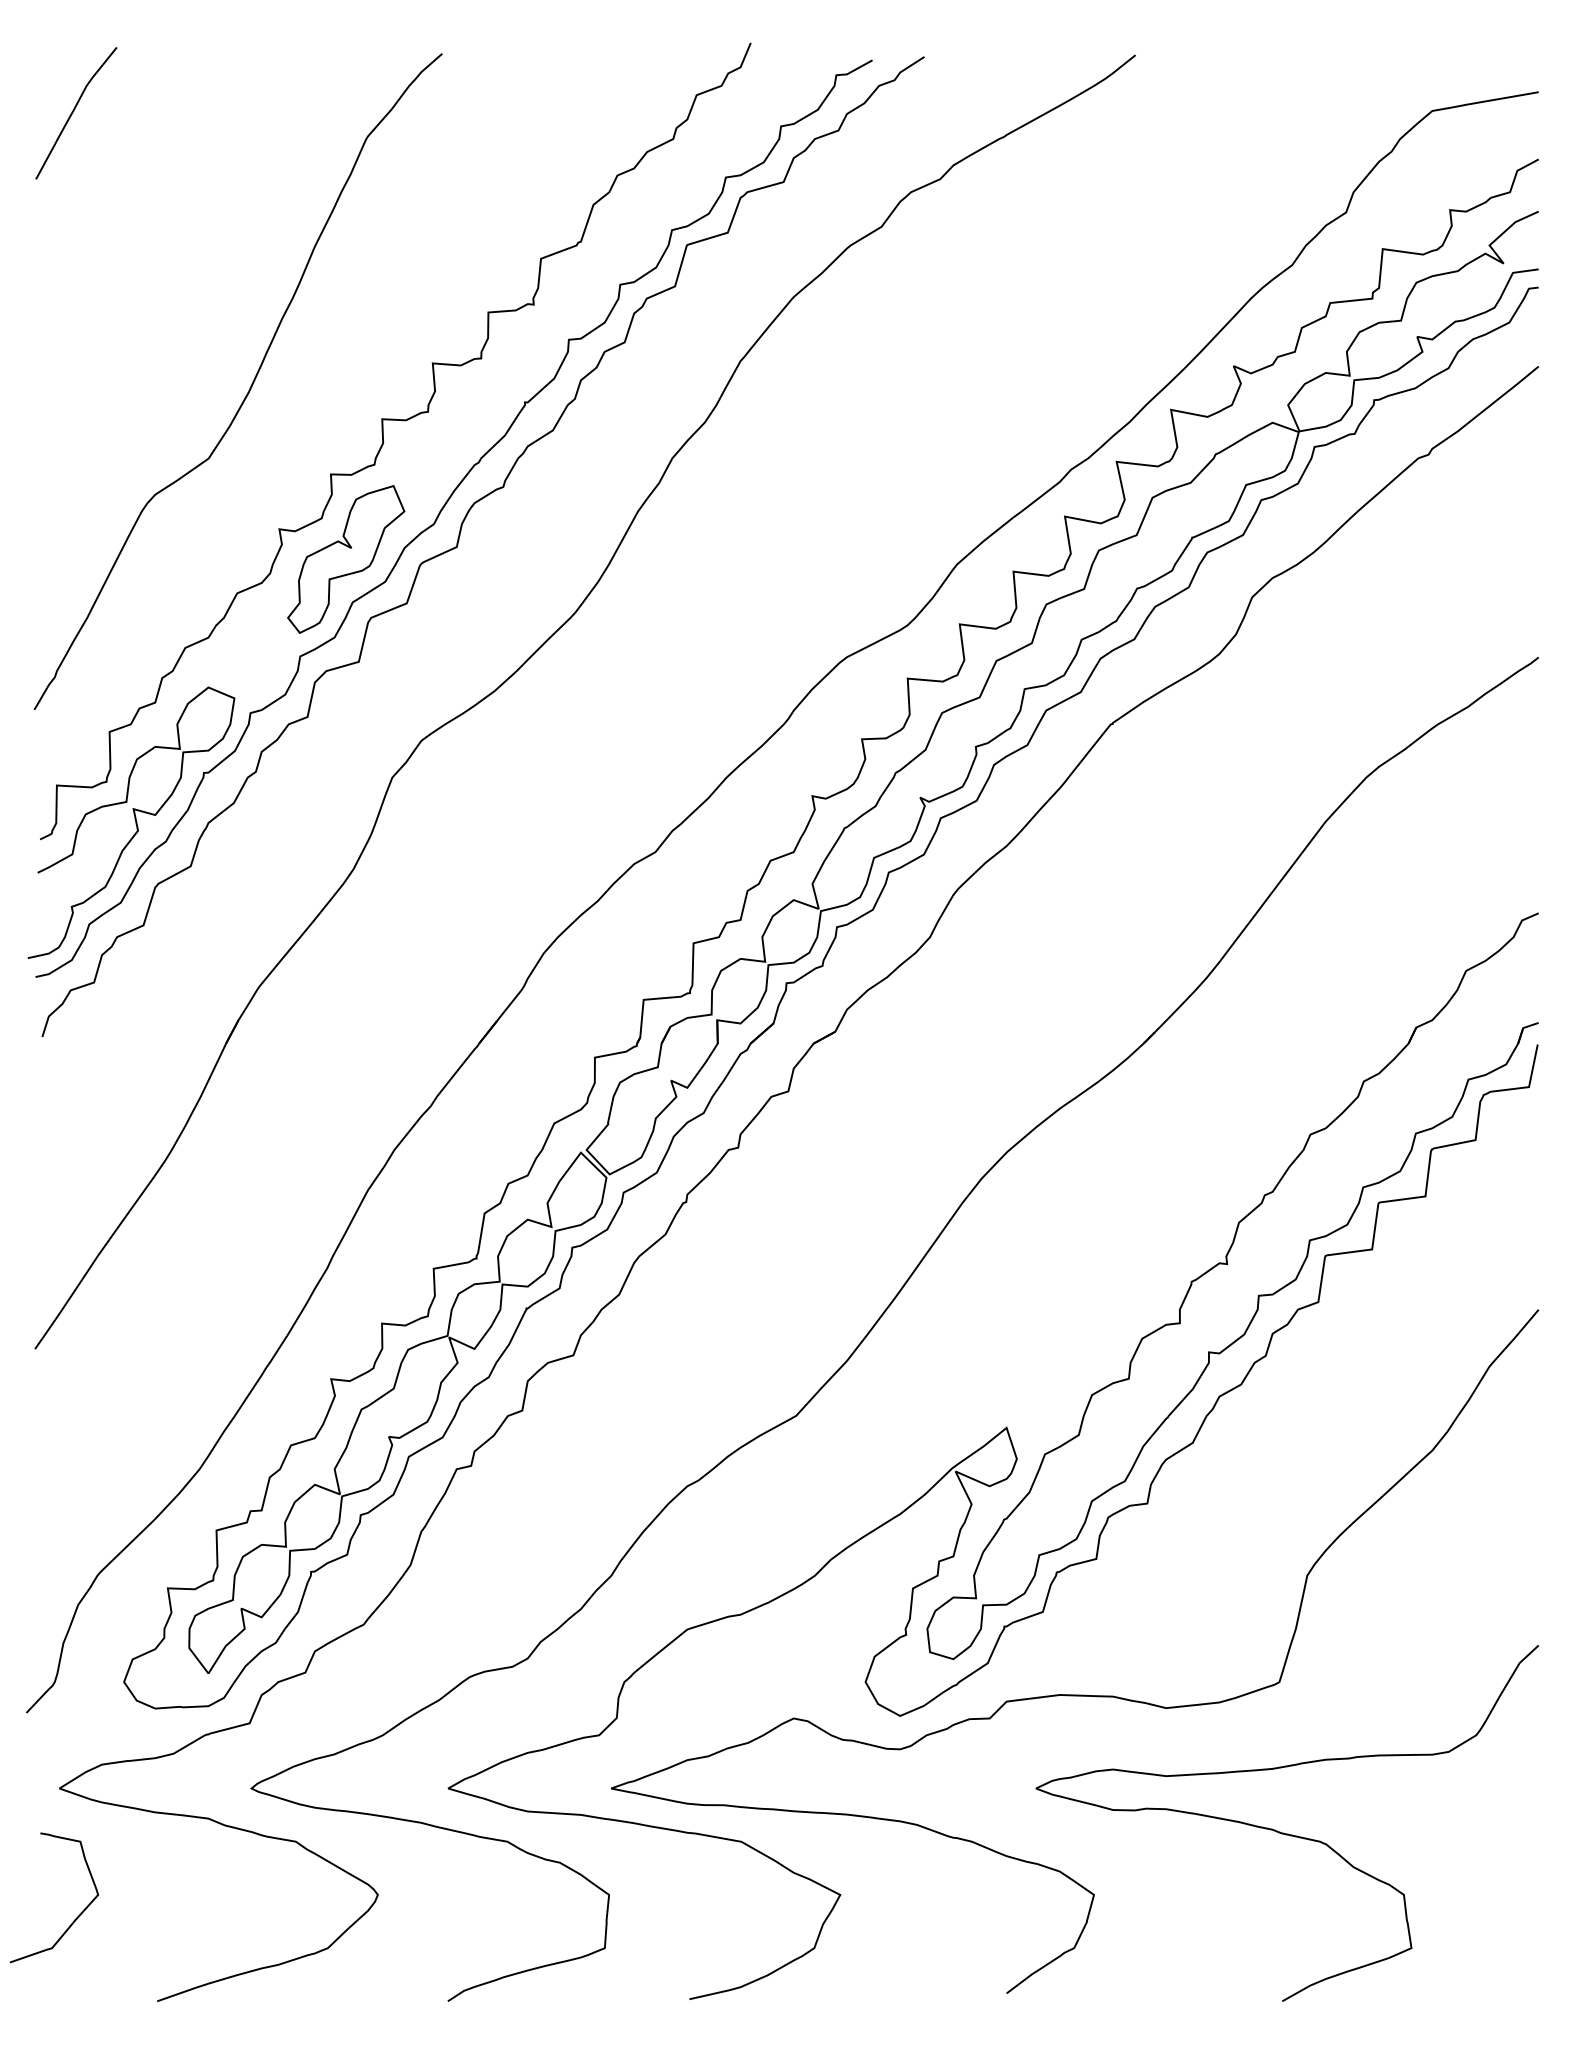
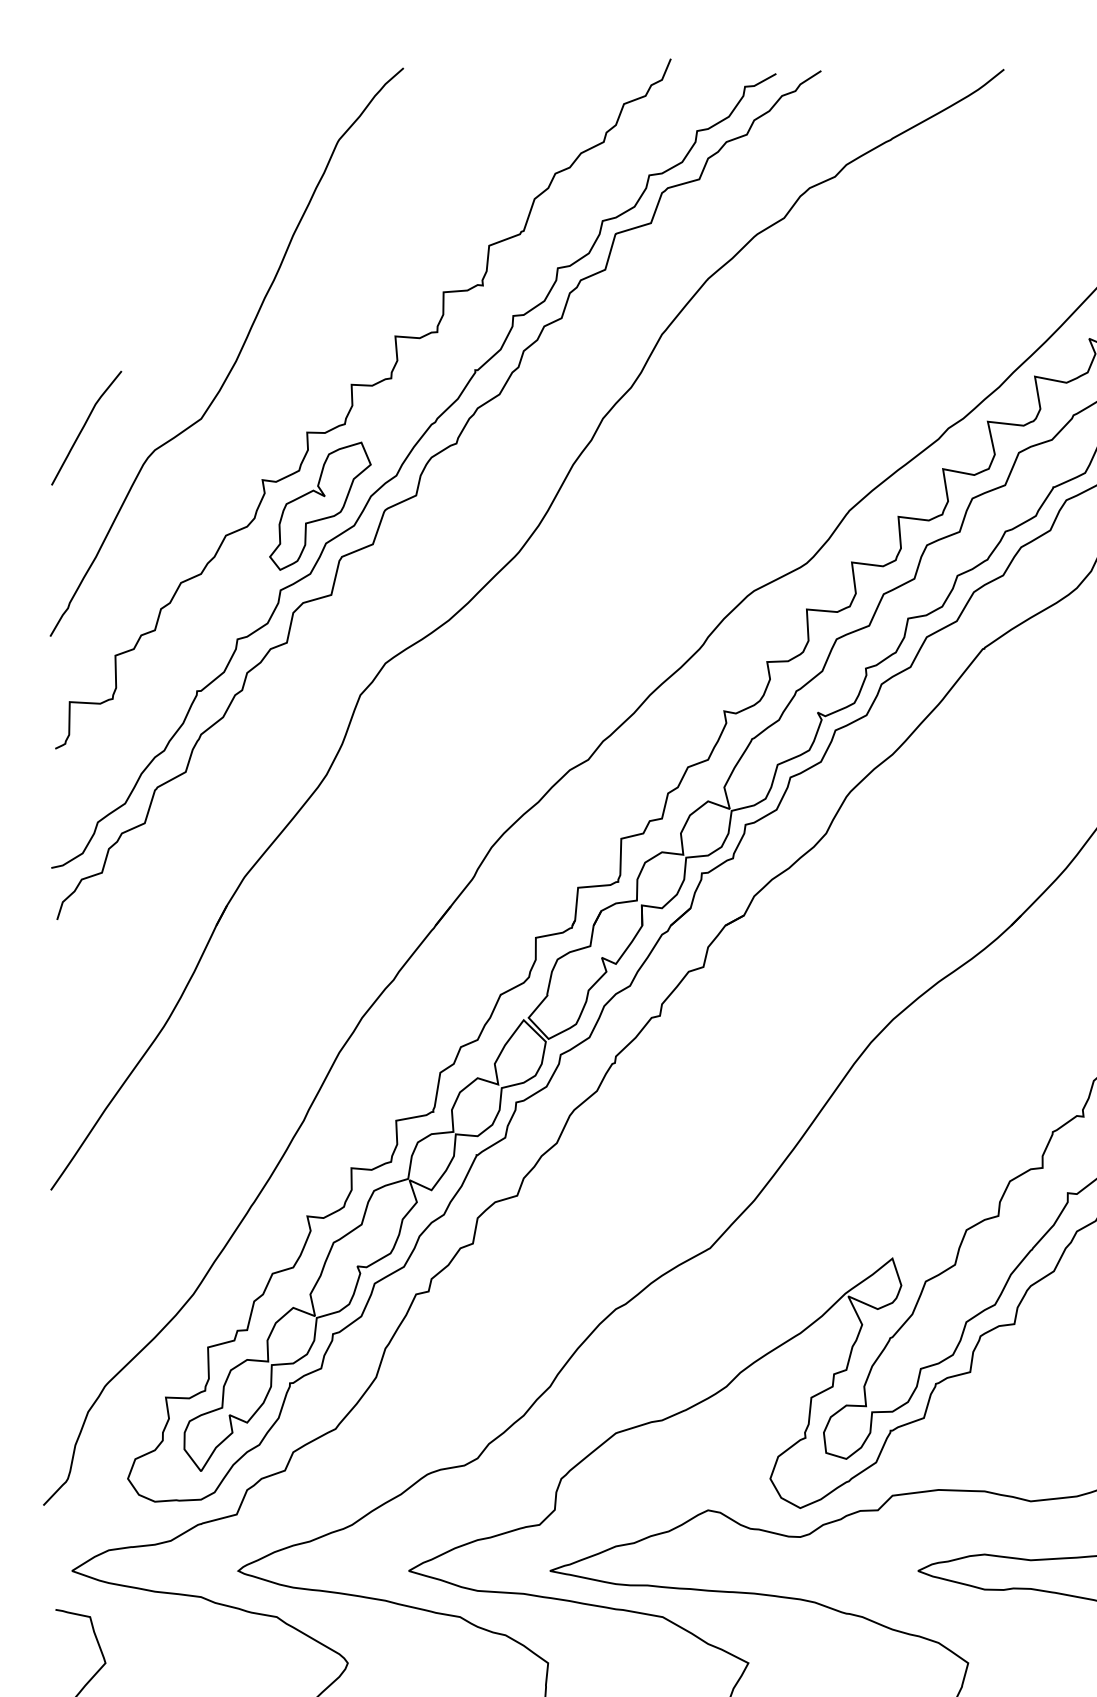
curve: (74, 111) -> (85, 426), moved
curve: (135, 822) -> (137, 734), removed

